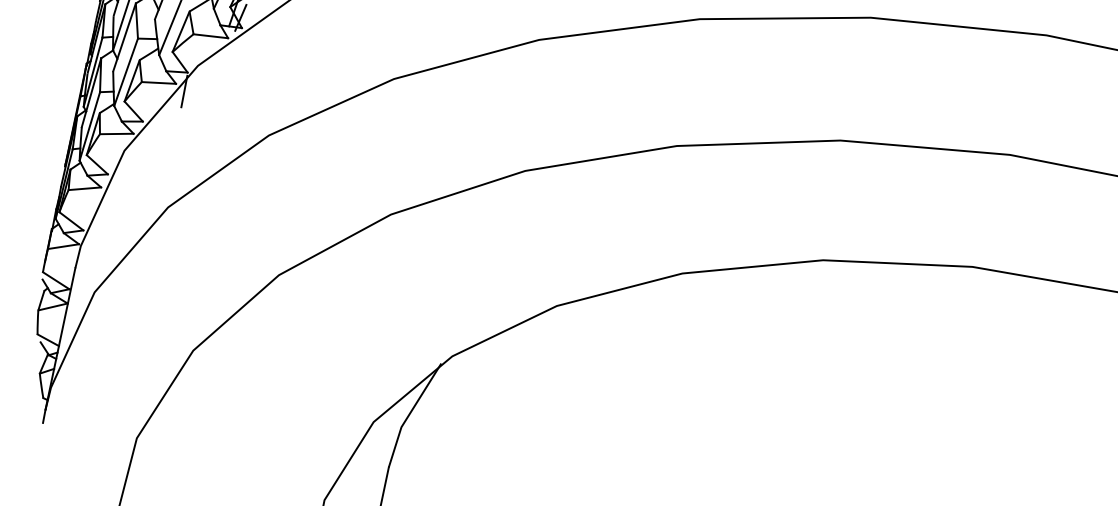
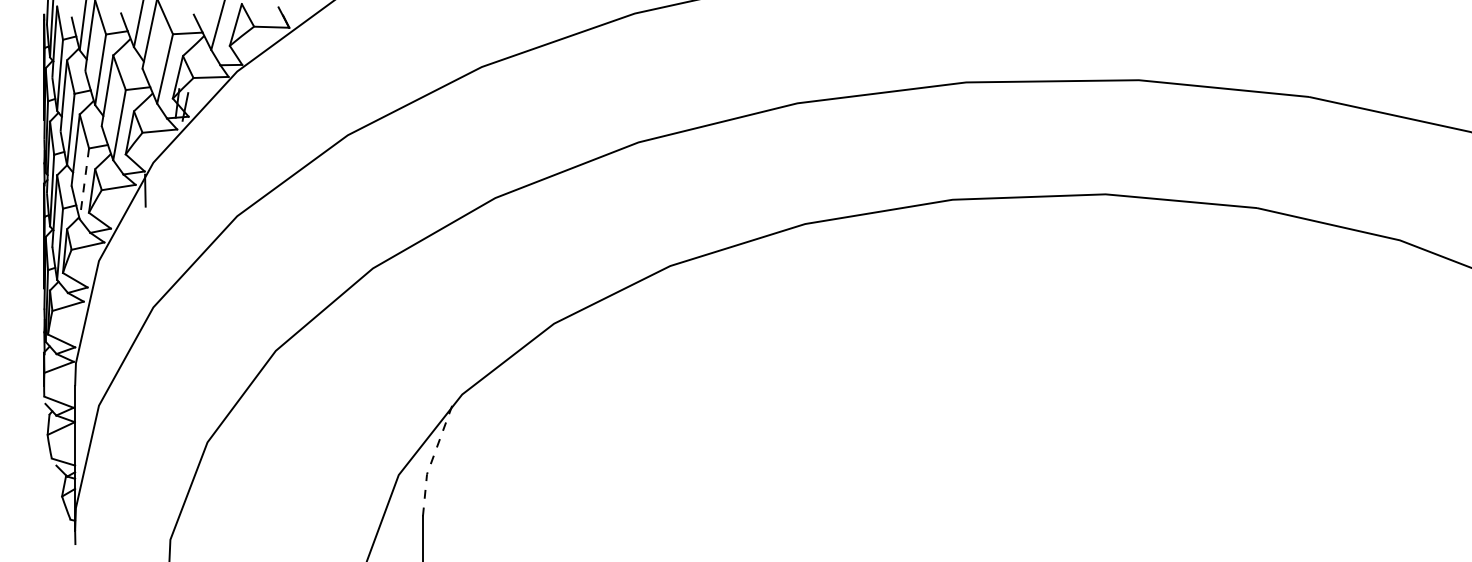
line: (126, 71) -> (84, 183), solid -> dashed
line: (409, 413) -> (432, 459), solid -> dashed

